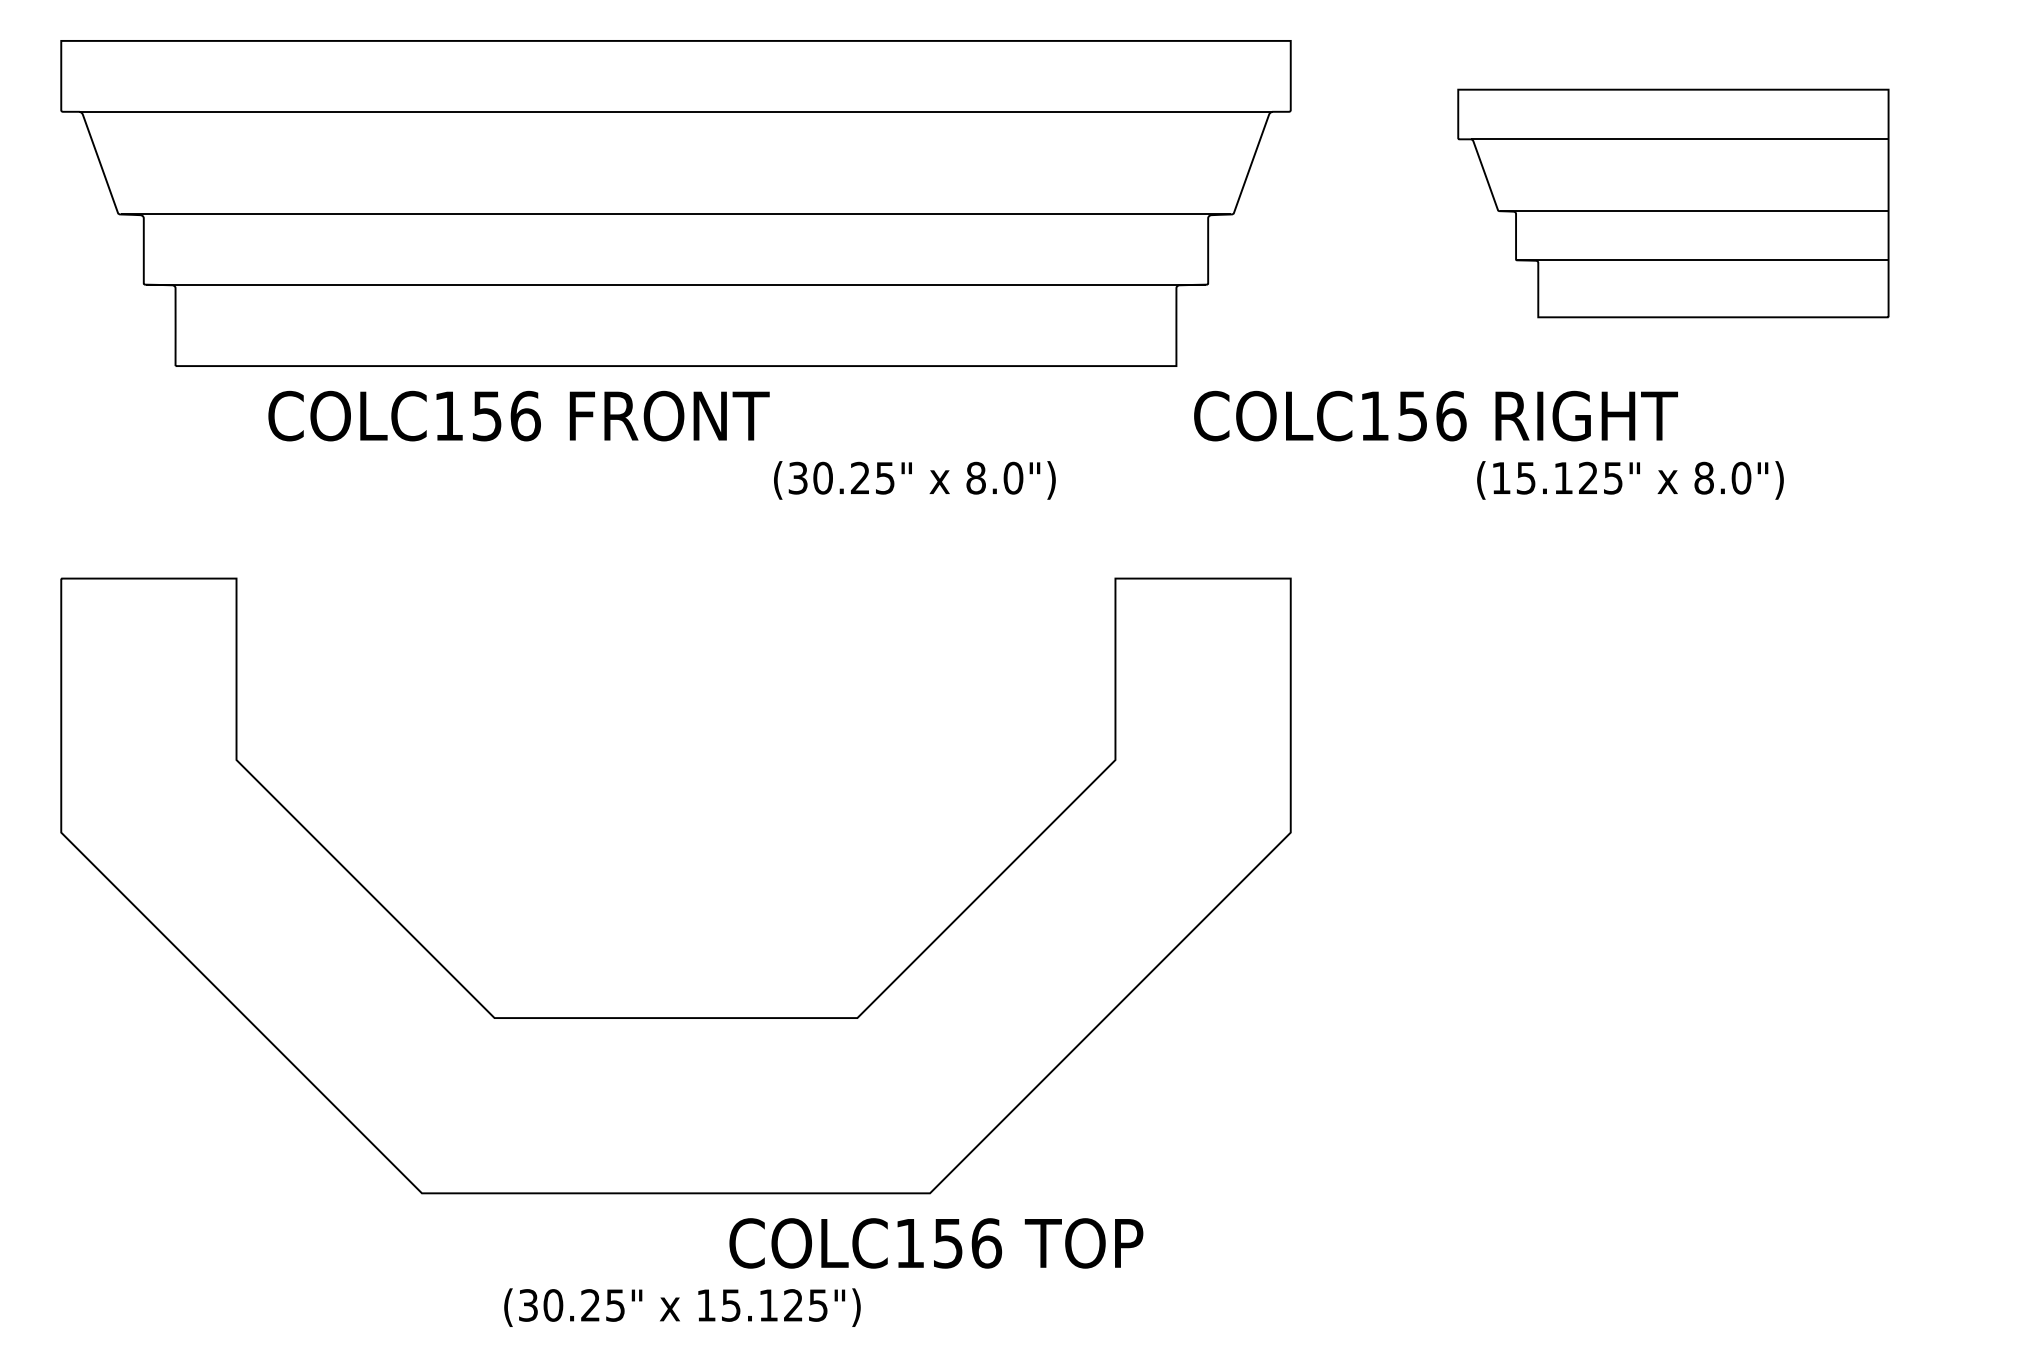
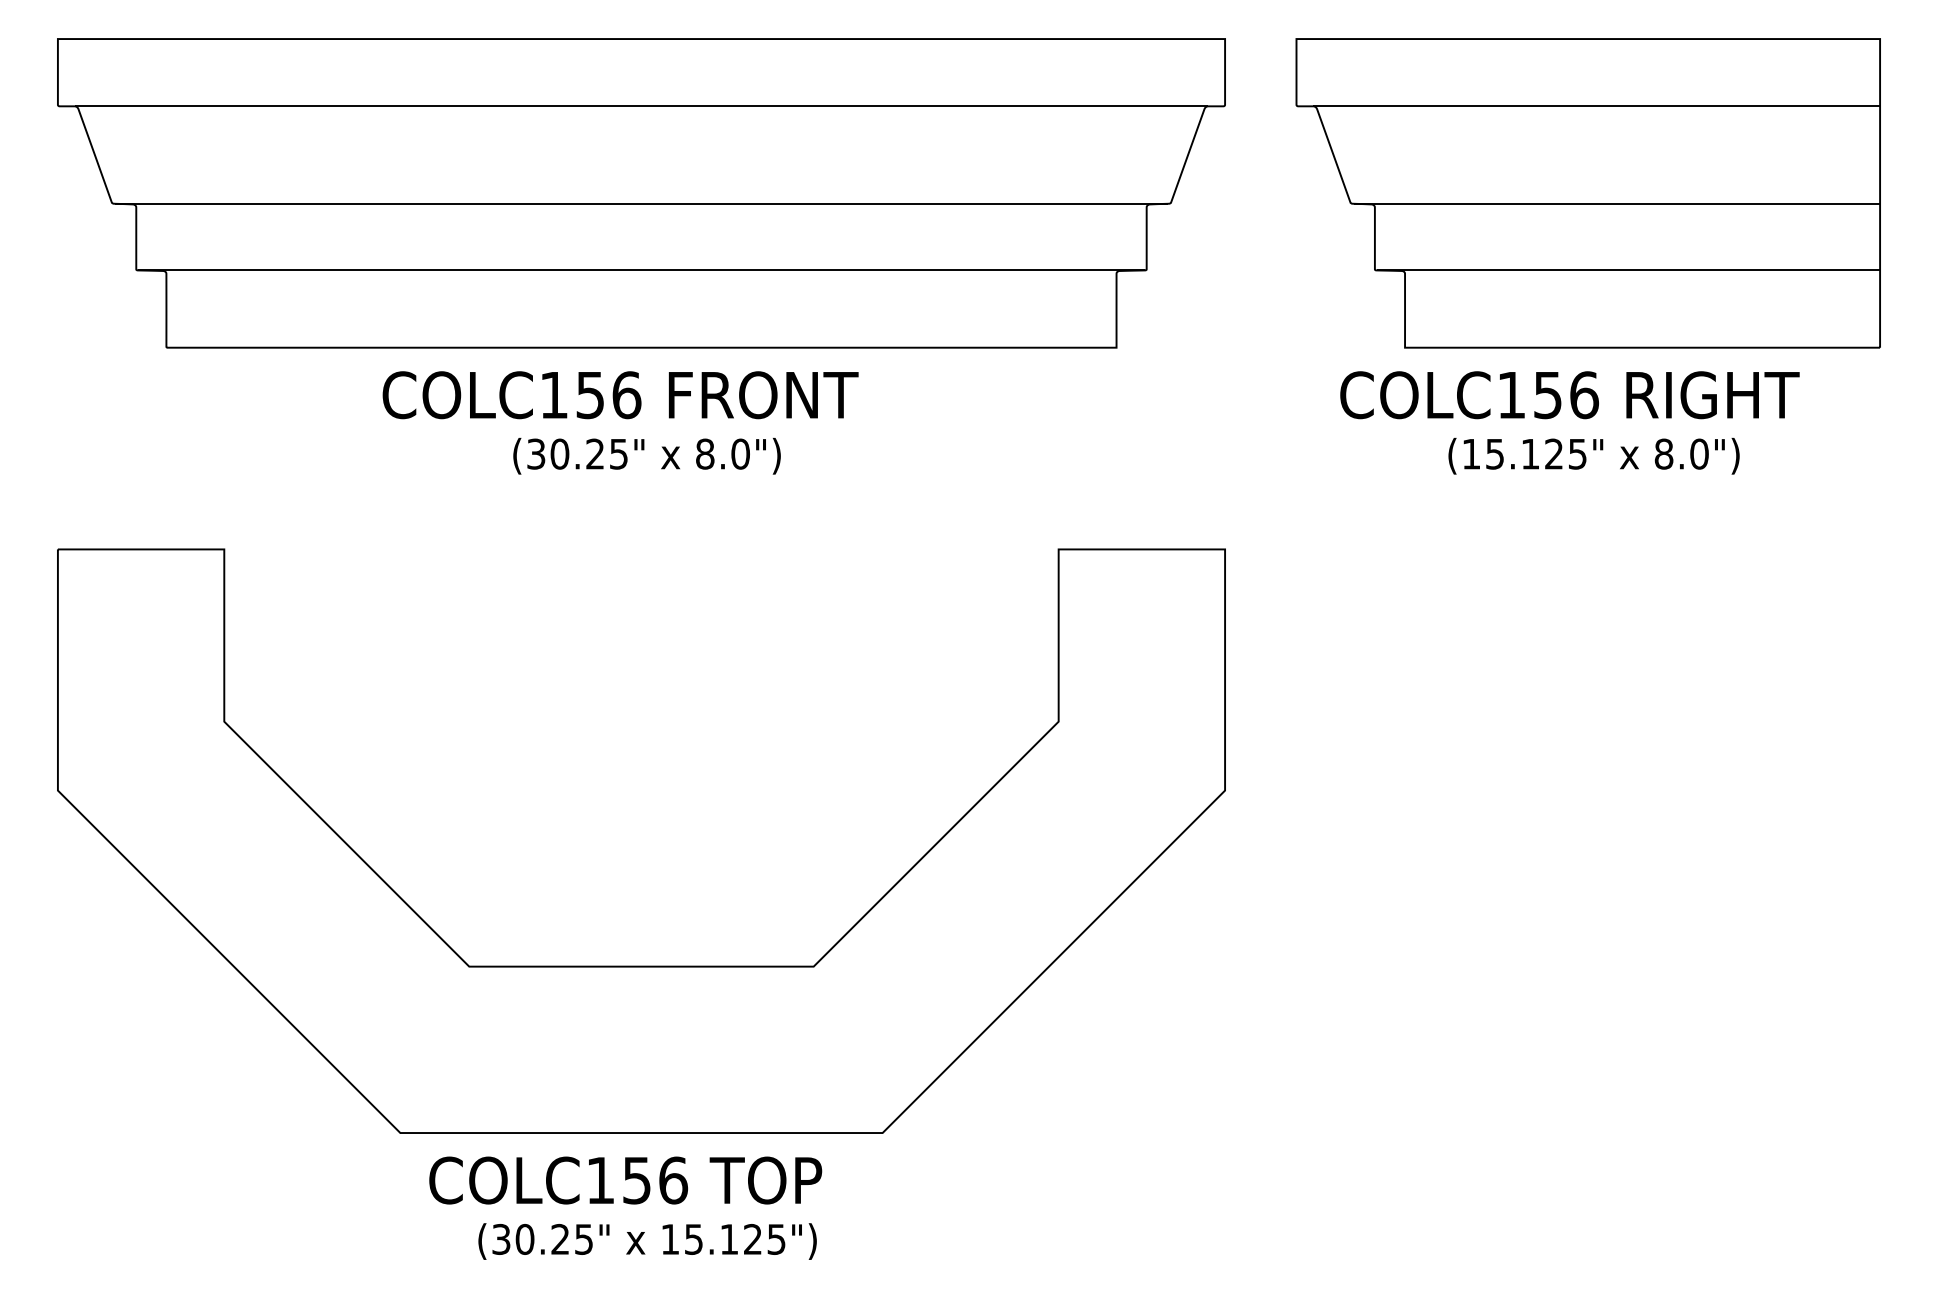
part: (1673, 203) -> (1588, 193), size x1.43
text: (518, 415) -> (620, 394), moved
text: (1435, 415) -> (1569, 394), moved
text: (914, 480) -> (646, 456), moved
text: (1630, 480) -> (1594, 456), moved
text: (936, 1243) -> (625, 1180), moved

